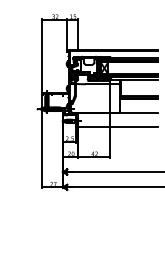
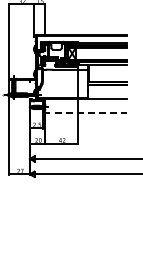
line: (117, 126) -> (85, 112), solid -> dashed

